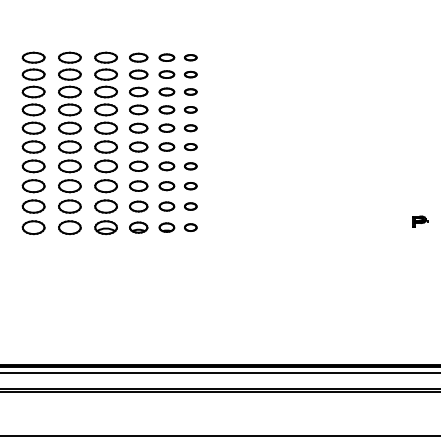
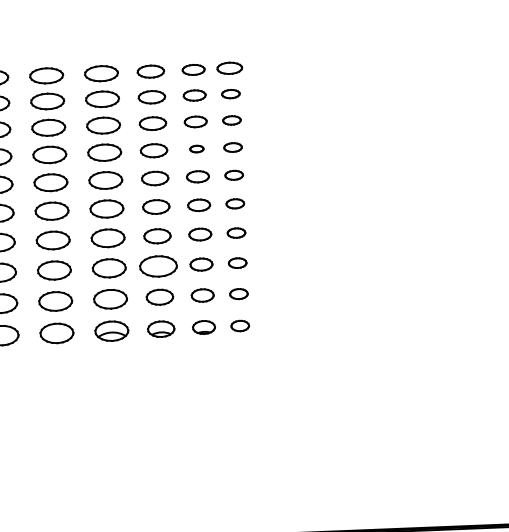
part: (190, 57) -> (229, 68), size x1.4
part: (166, 109) -> (196, 148), size x0.6
part: (138, 185) -> (158, 265), size x1.4

